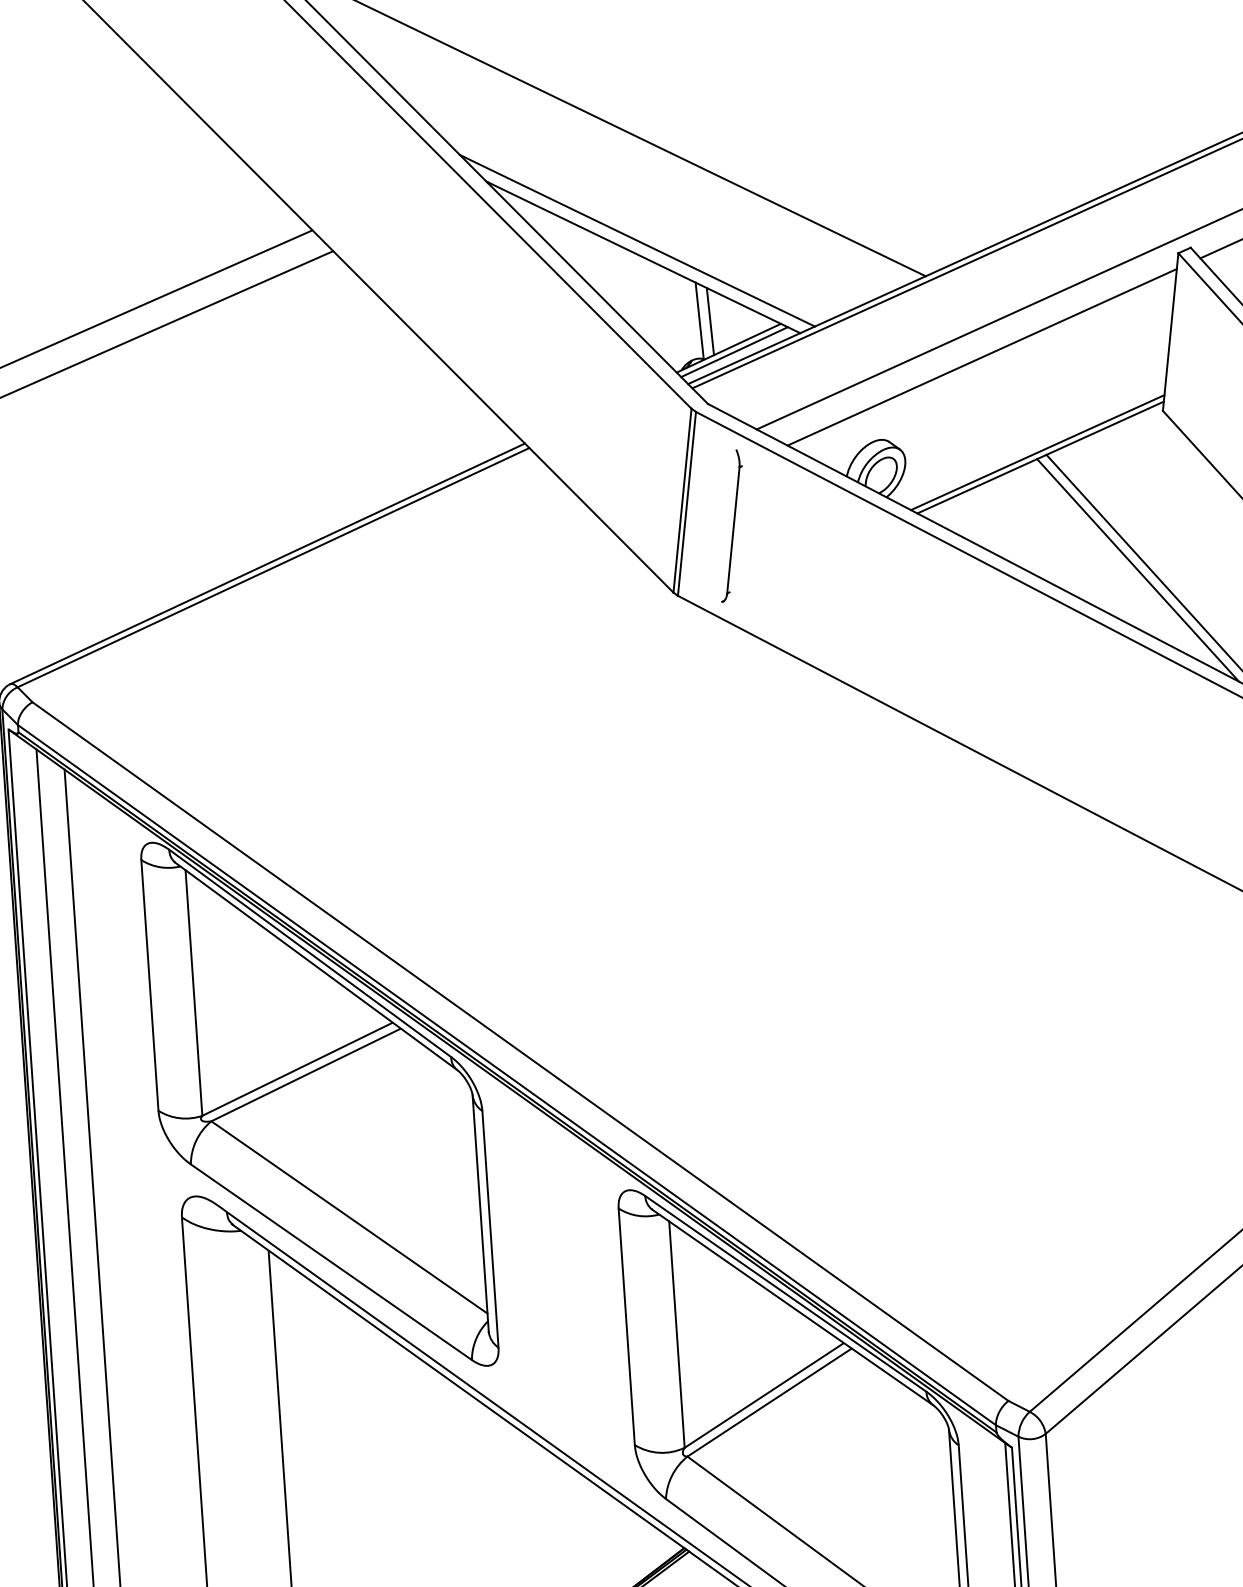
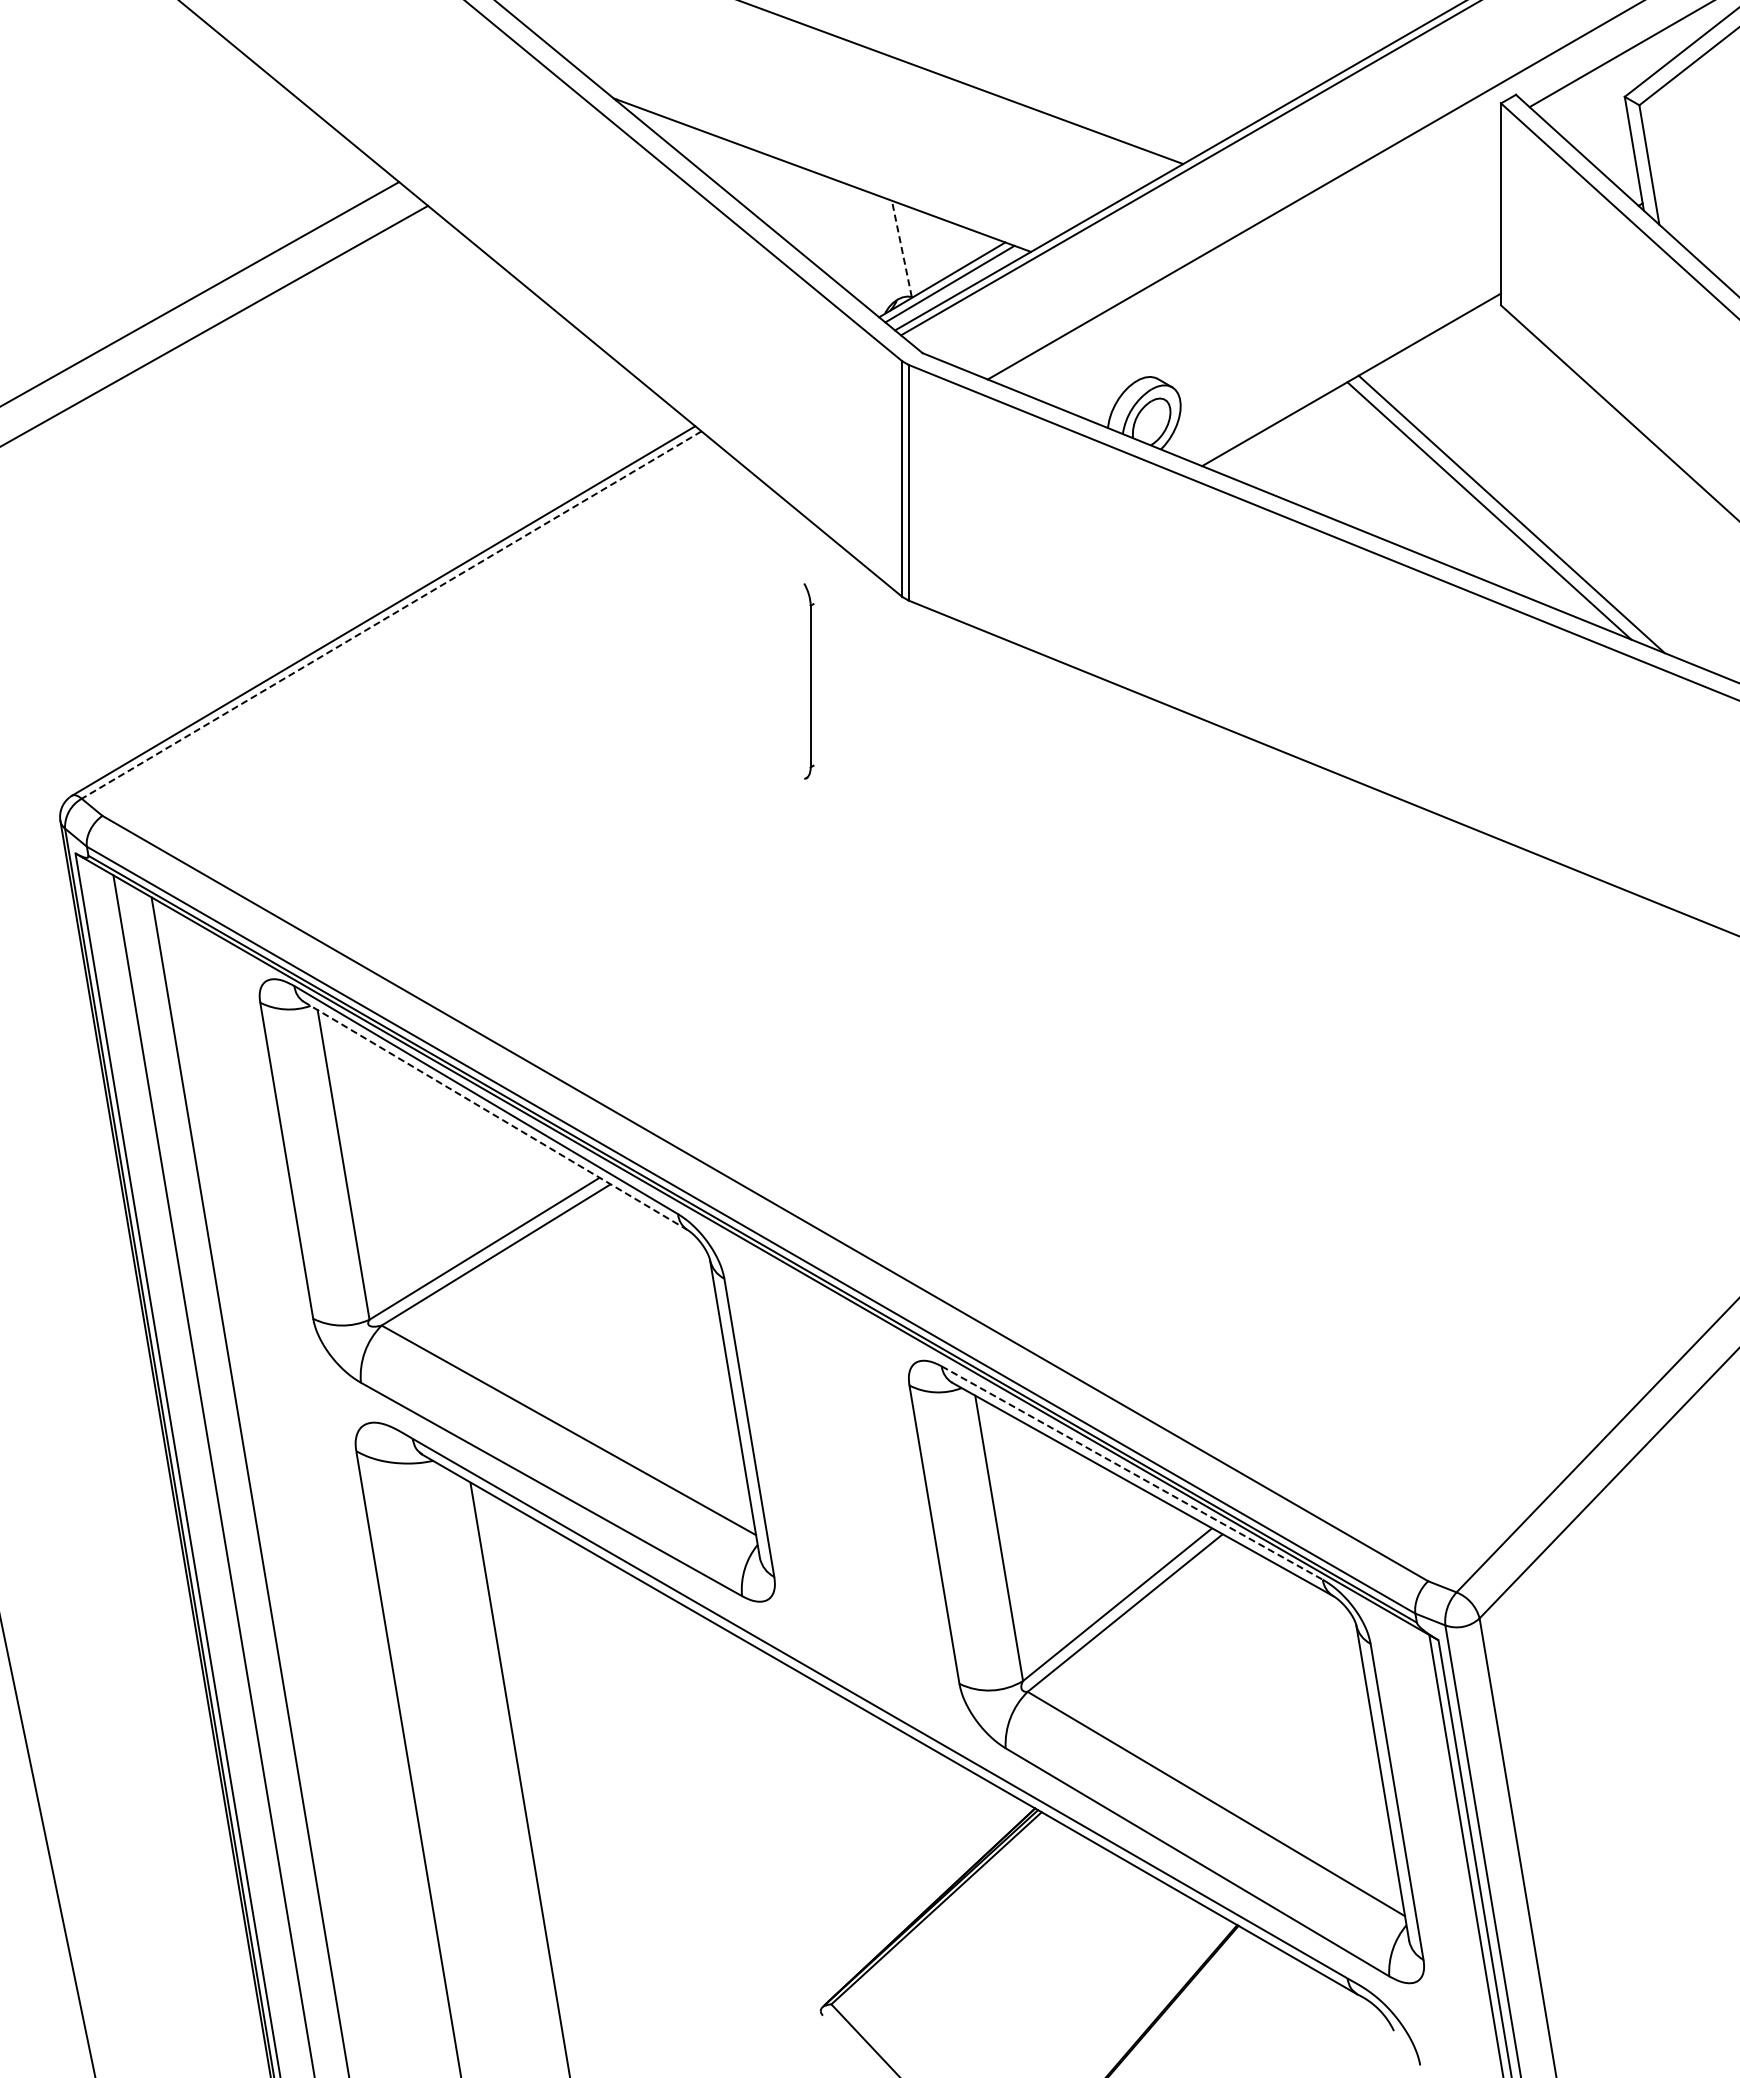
line: (637, 240) -> (812, 154), removed
line: (699, 320) -> (901, 248), solid -> dashed
line: (710, 321) -> (915, 248), removed
line: (982, 357) -> (1265, 259), removed
line: (1037, 452) -> (1347, 373), removed
part: (732, 526) -> (808, 681), moved
line: (273, 567) -> (391, 615), solid -> dashed
line: (316, 966) -> (495, 1116), solid -> dashed
line: (785, 1294) -> (1132, 1473), solid -> dashed

